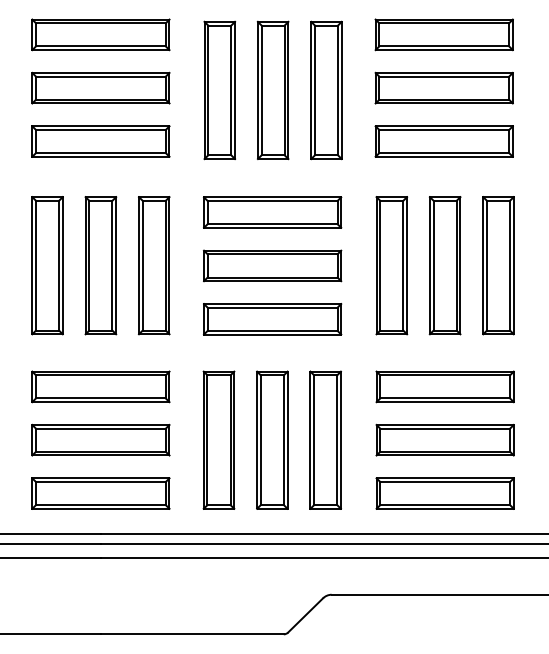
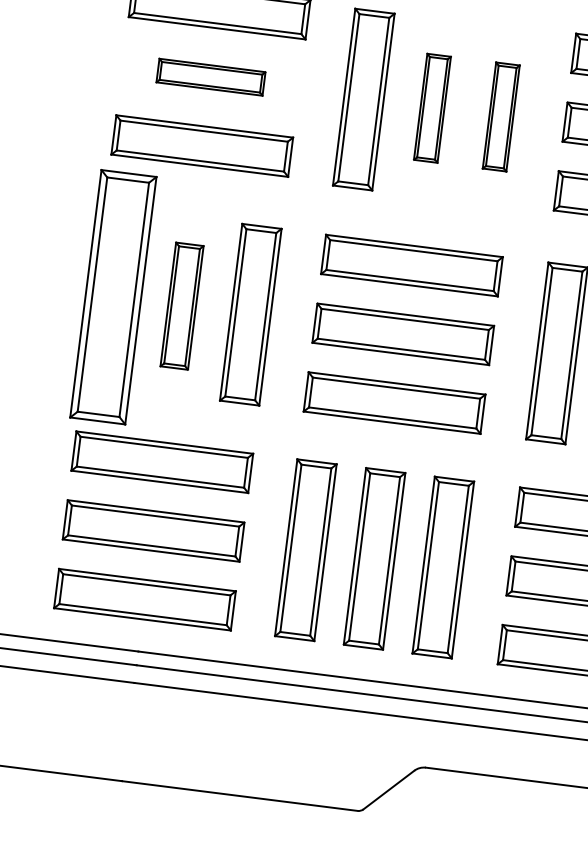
part: (100, 87) -> (210, 76), size x0.6
part: (272, 90) -> (431, 108), size x0.6
part: (326, 90) -> (501, 117), size x0.6
part: (47, 265) -> (113, 297), size x1.4
part: (100, 265) -> (181, 305), size x0.7

